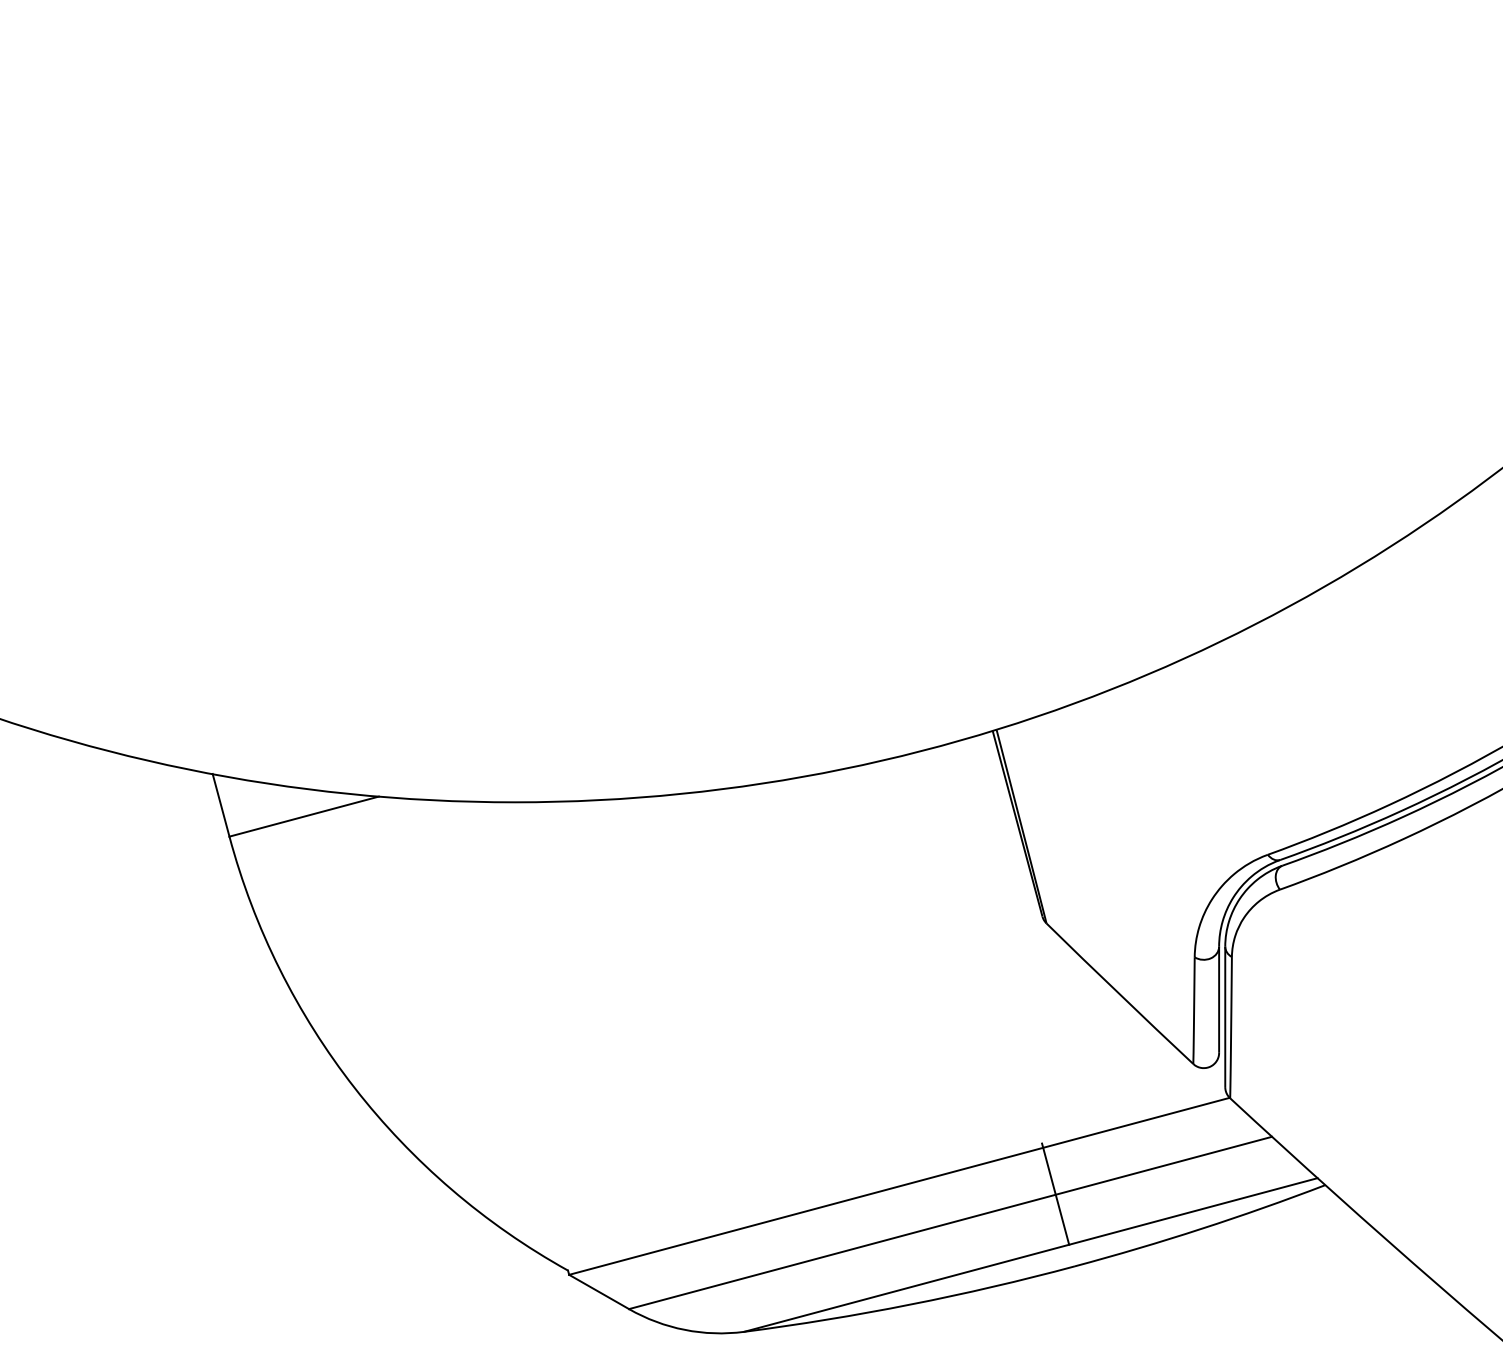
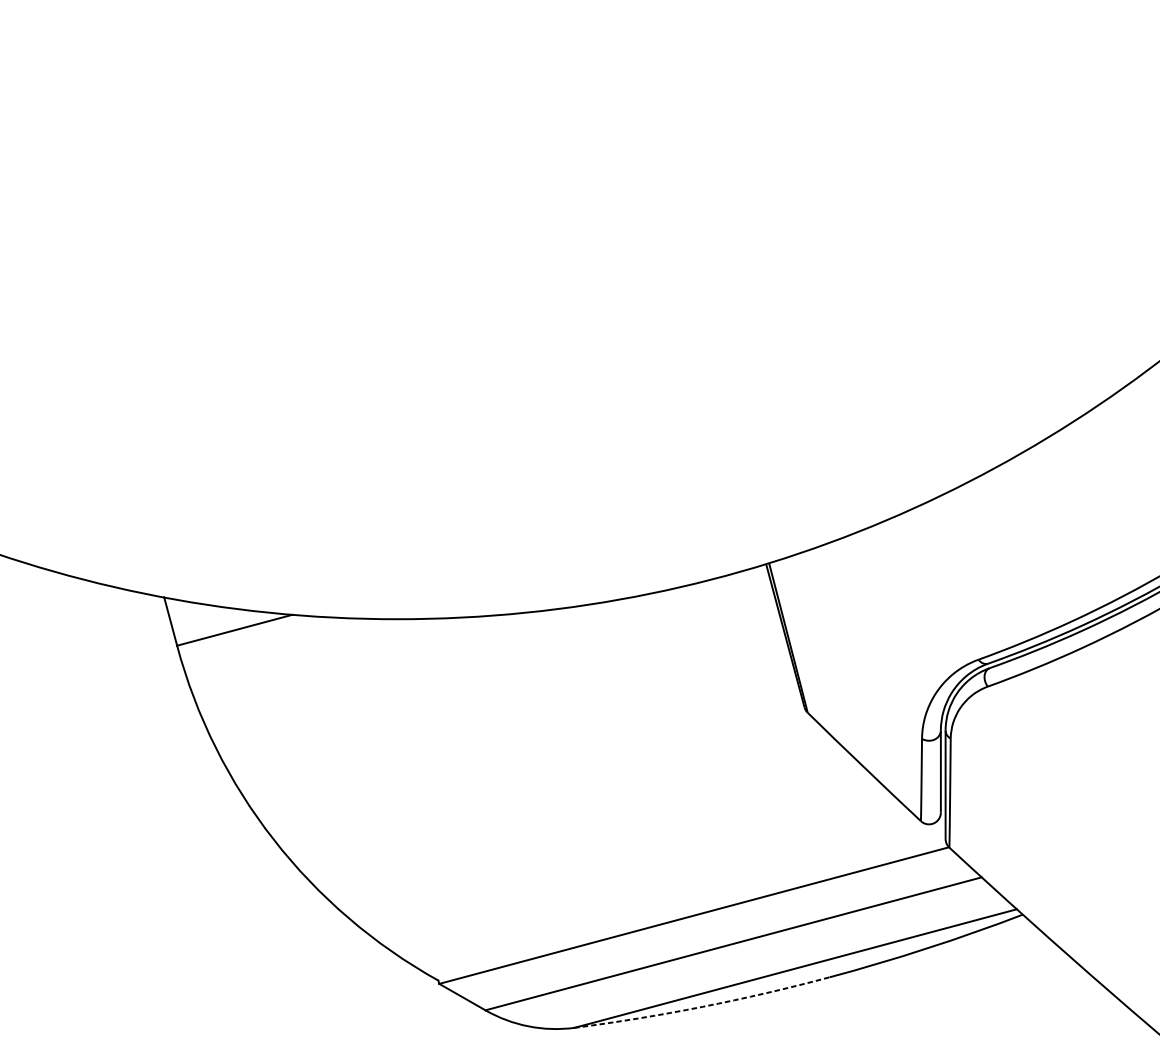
line: (1055, 1193) -> (814, 921), removed
arc: (910, 1304) -> (702, 1006), solid -> dashed

